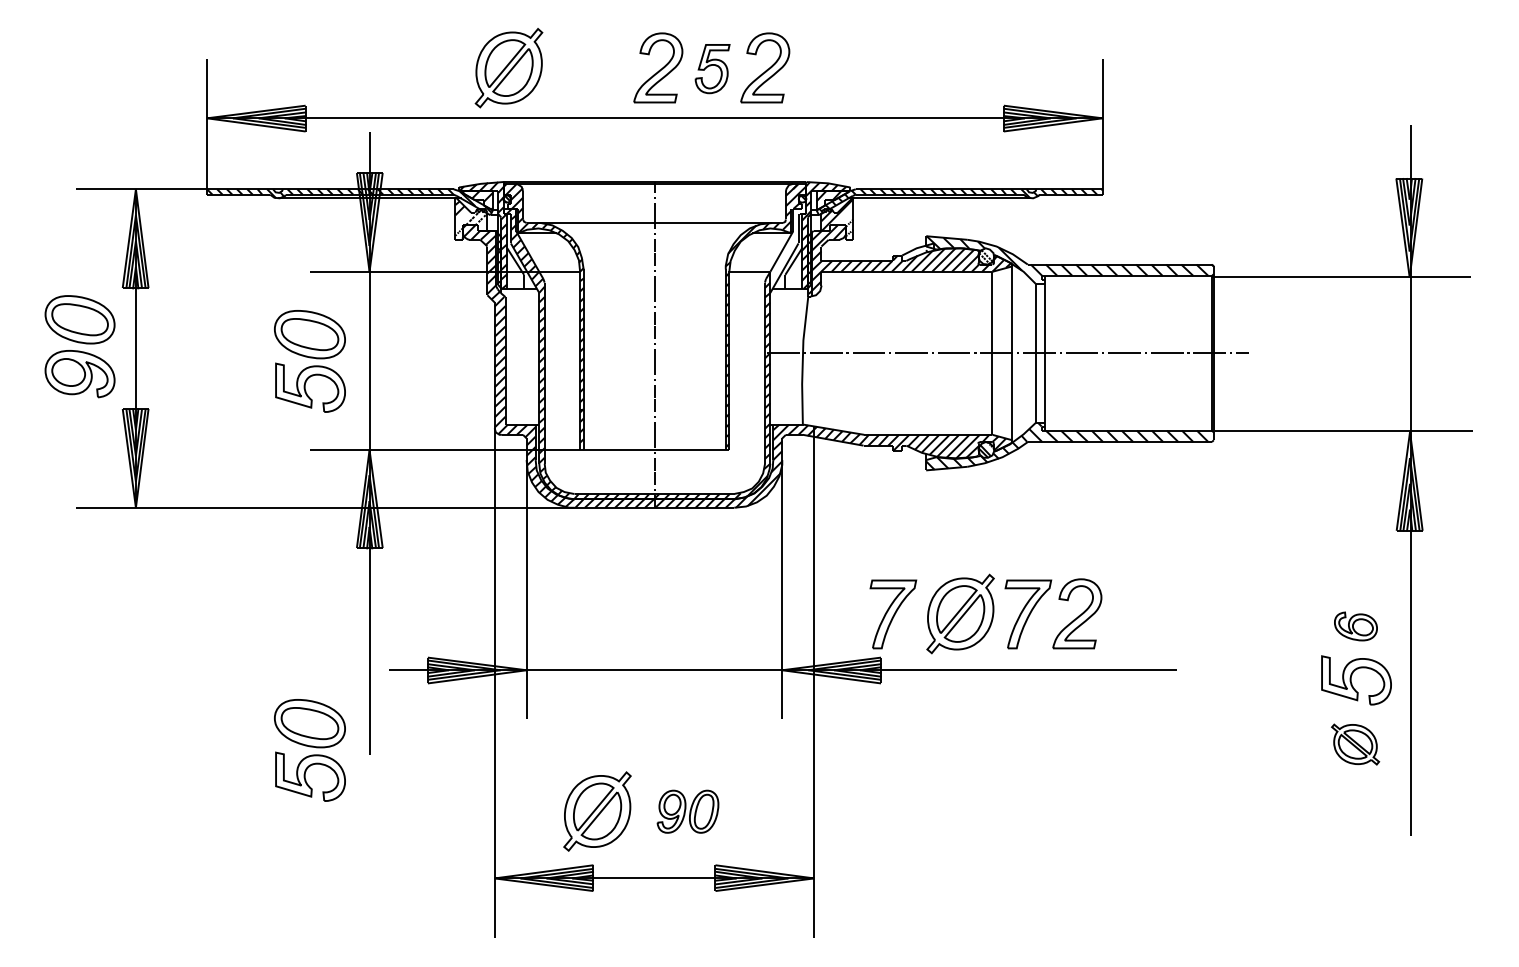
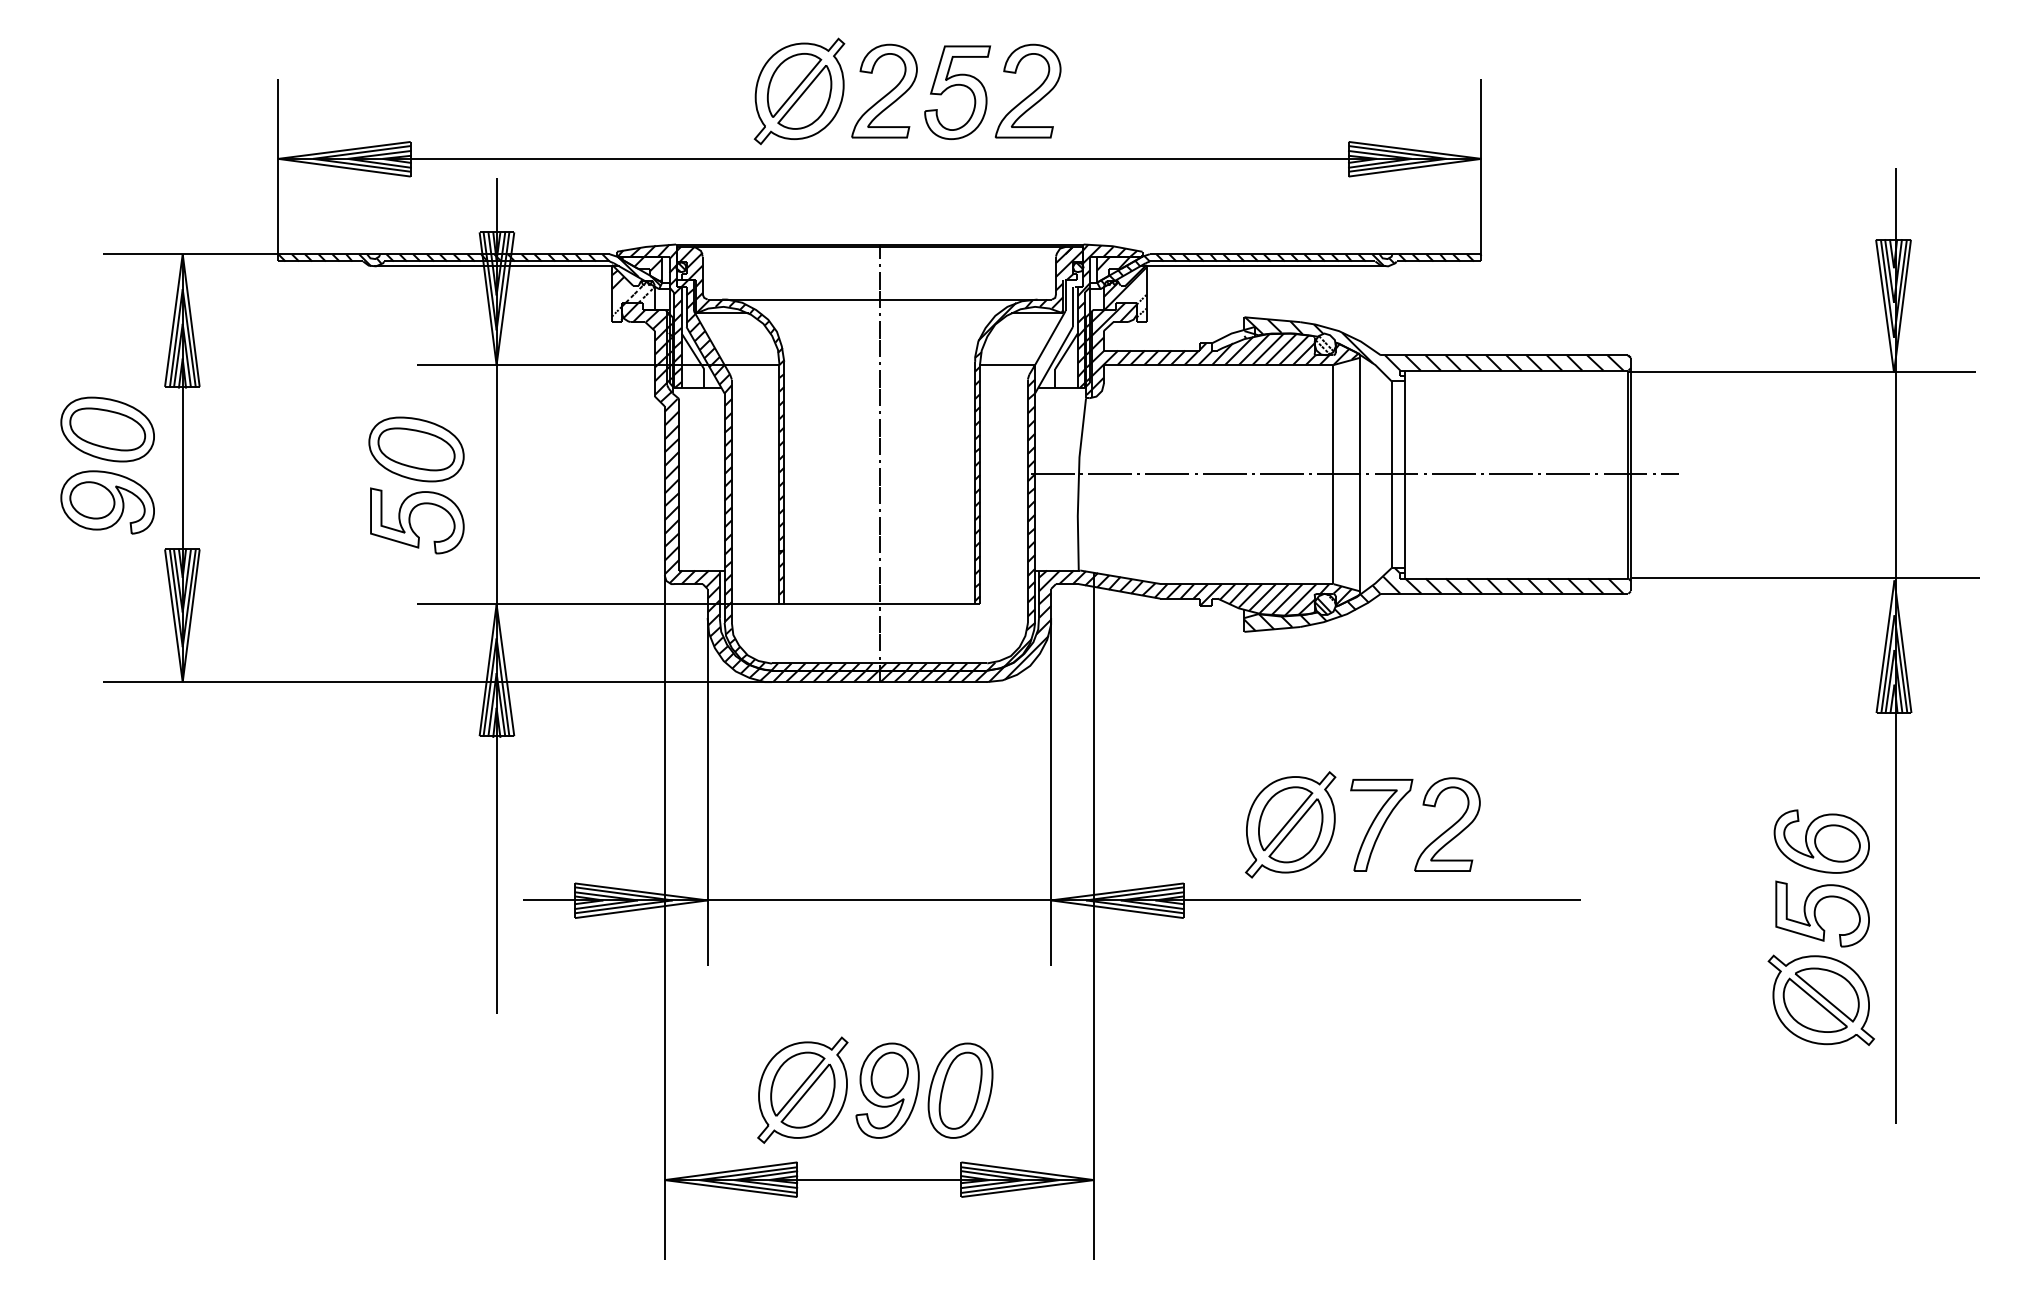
part: (508, 68) -> (798, 91), moved
part: (712, 68) -> (957, 91), size x1.43
part: (893, 614) -> (1200, 825), removed
part: (1355, 626) -> (1821, 841), size x1.67
part: (1355, 744) -> (1821, 1000), size x1.67
part: (309, 750) -> (415, 1008), removed
part: (687, 811) -> (923, 1090), size x1.67

